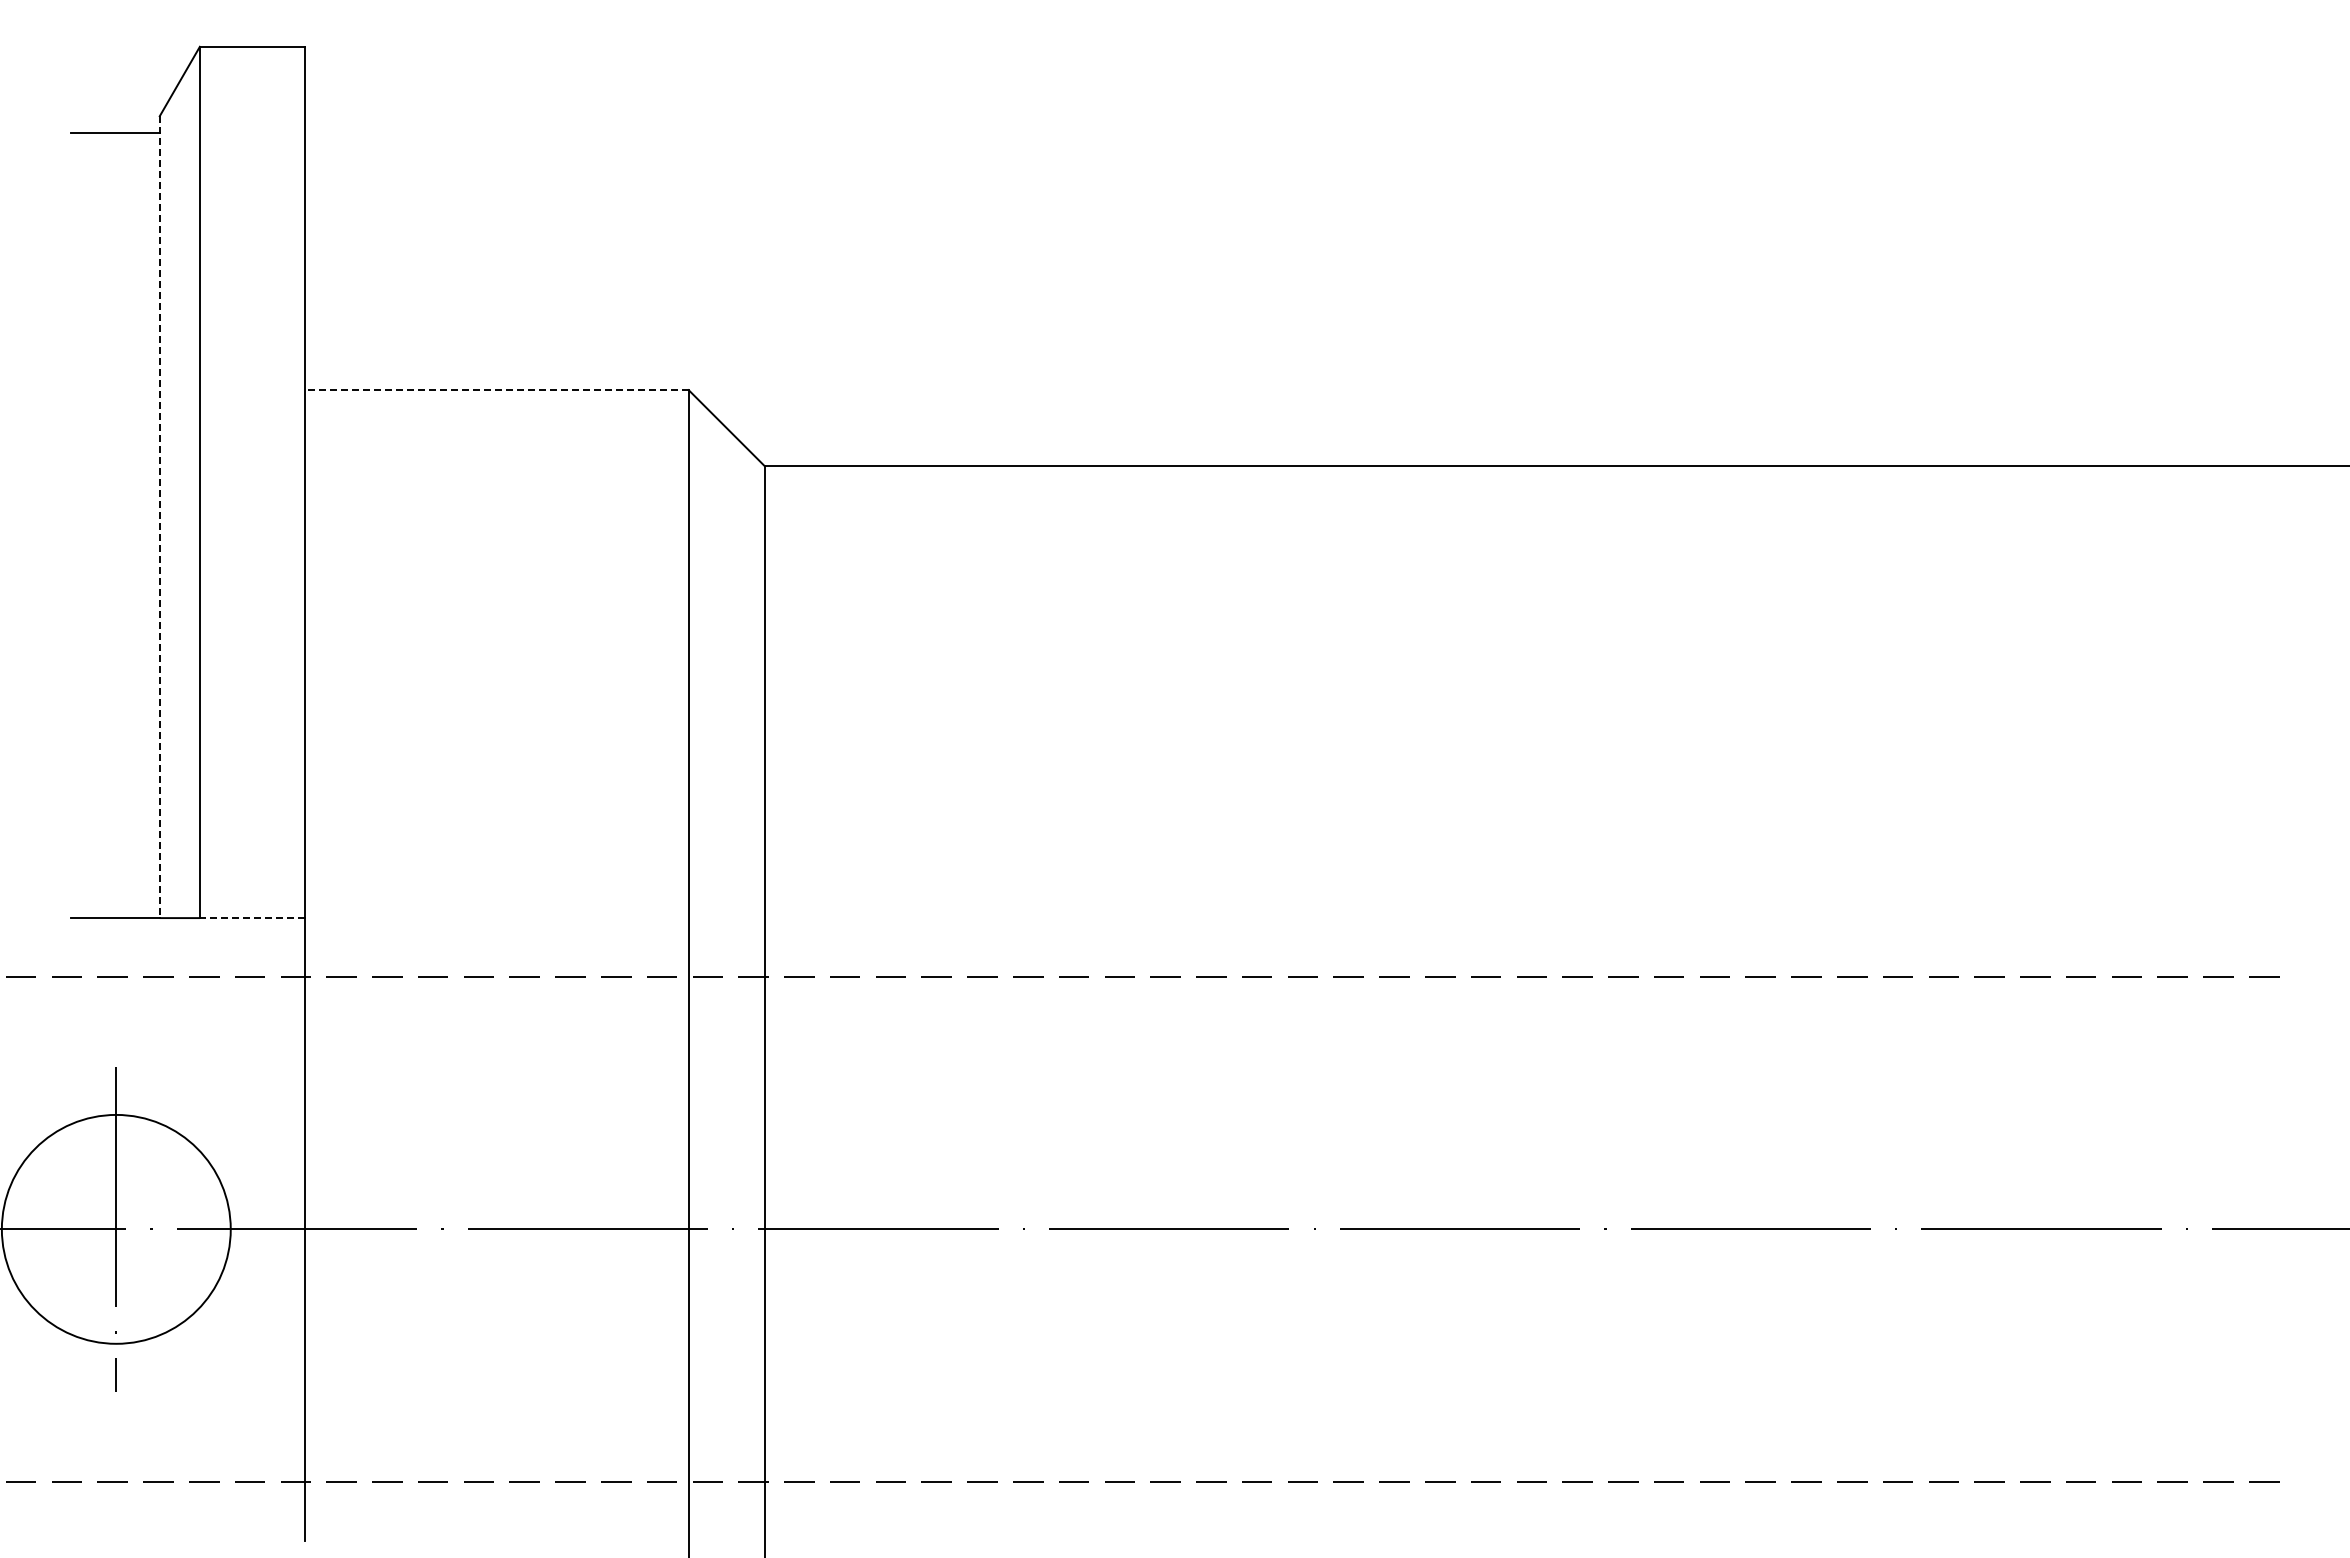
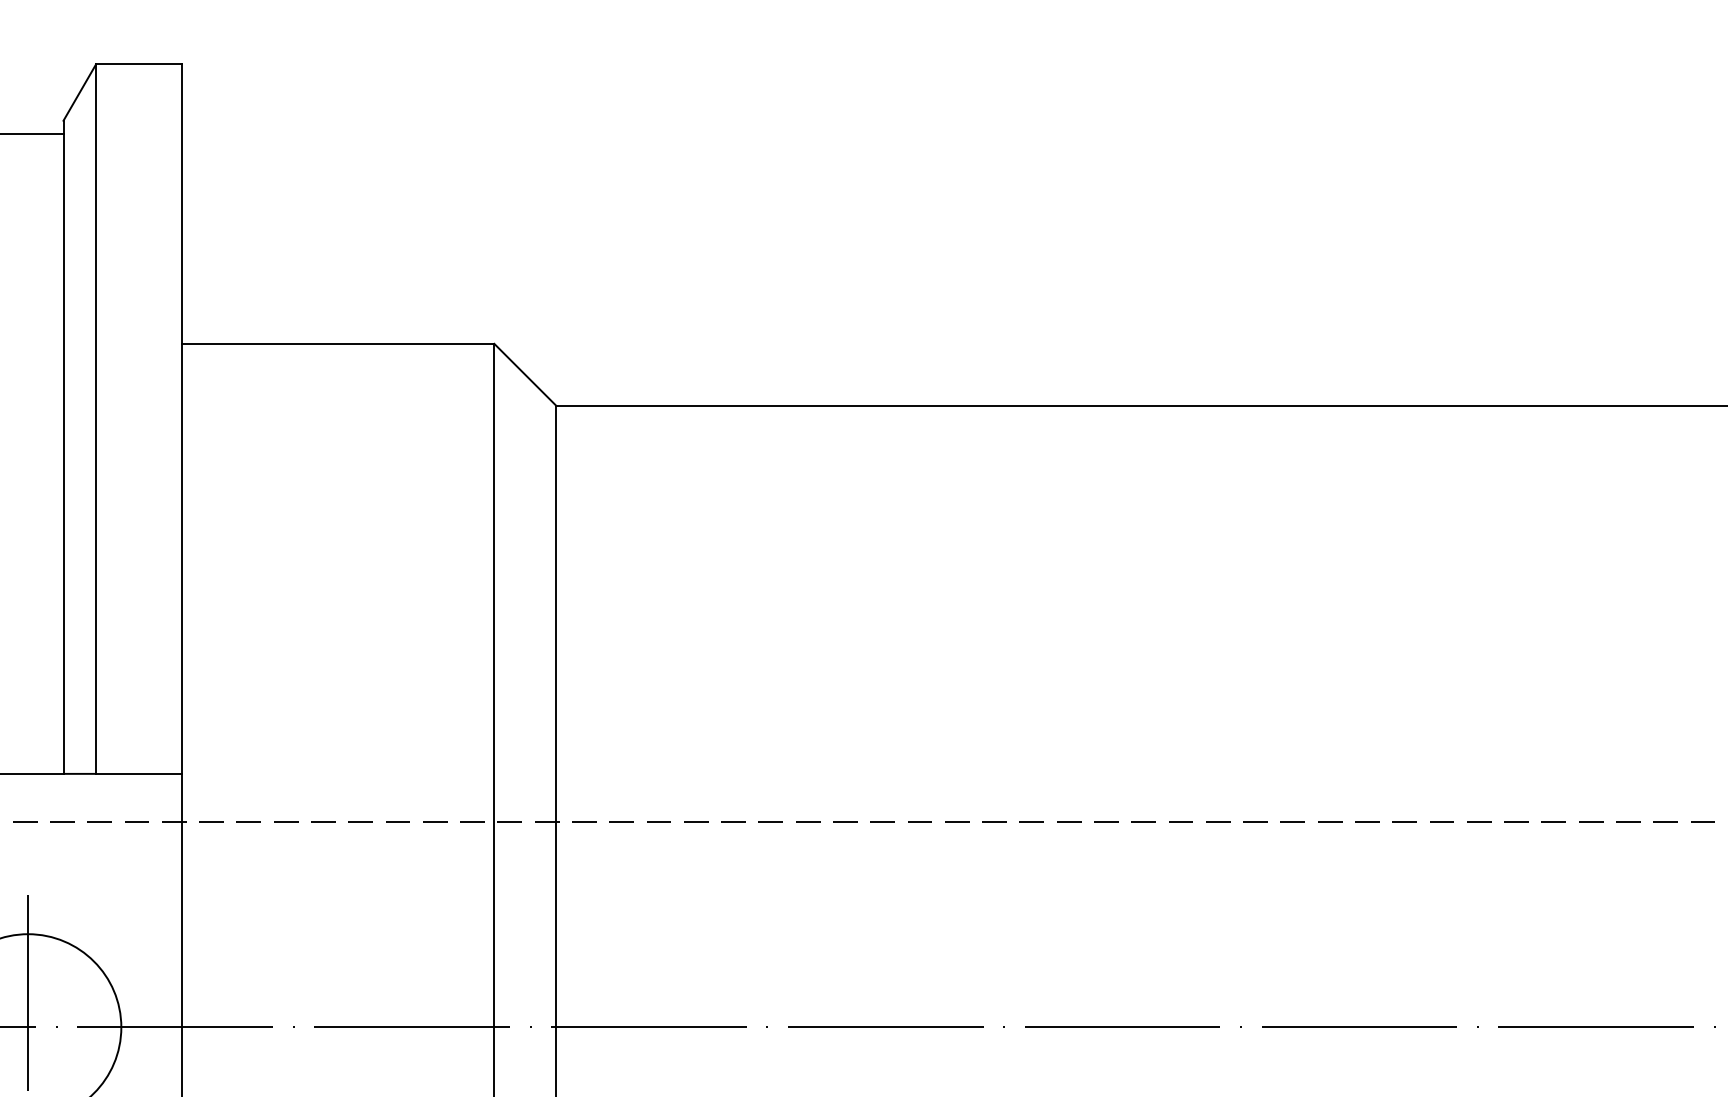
line: (497, 390) -> (338, 344), dashed -> solid
line: (159, 517) -> (63, 447), dashed -> solid
line: (252, 918) -> (139, 774), dashed -> solid

